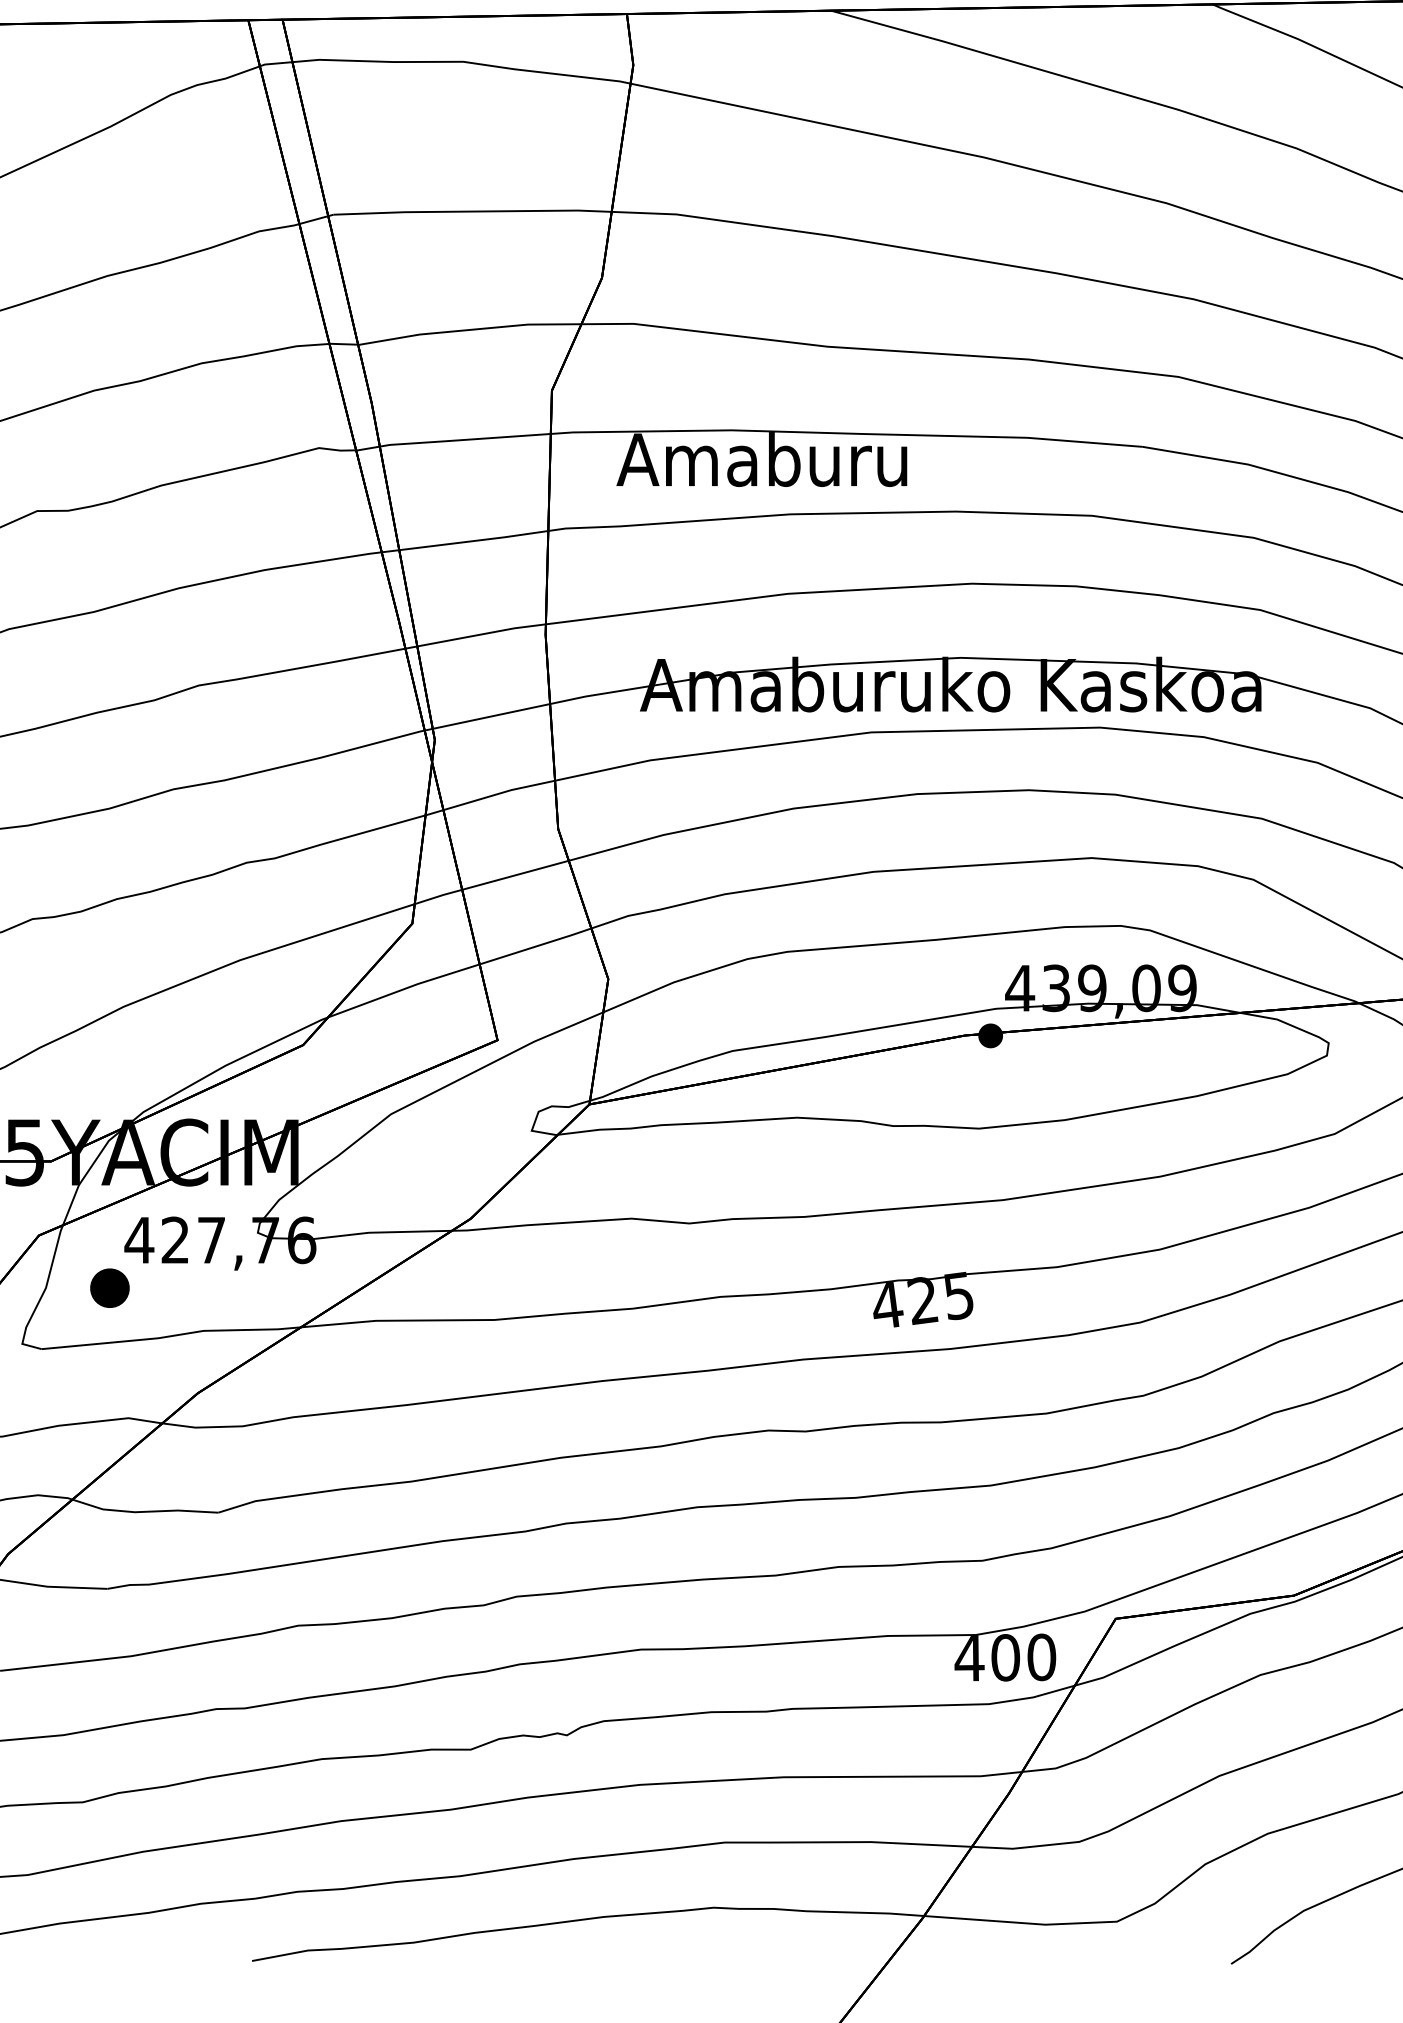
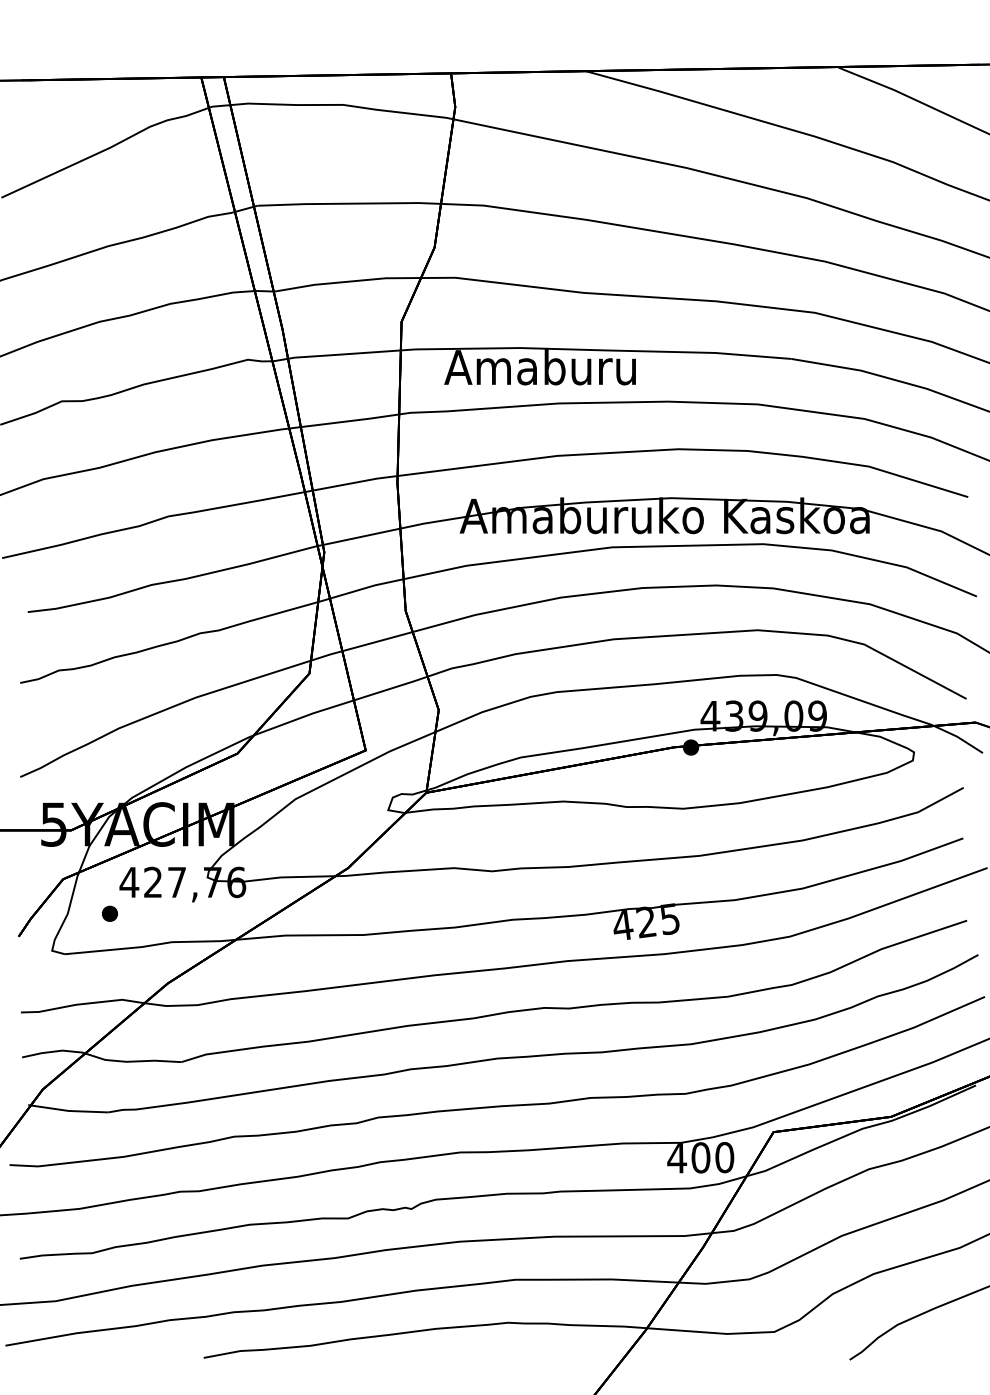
part: (109, 1287) -> (109, 913), size x0.62

